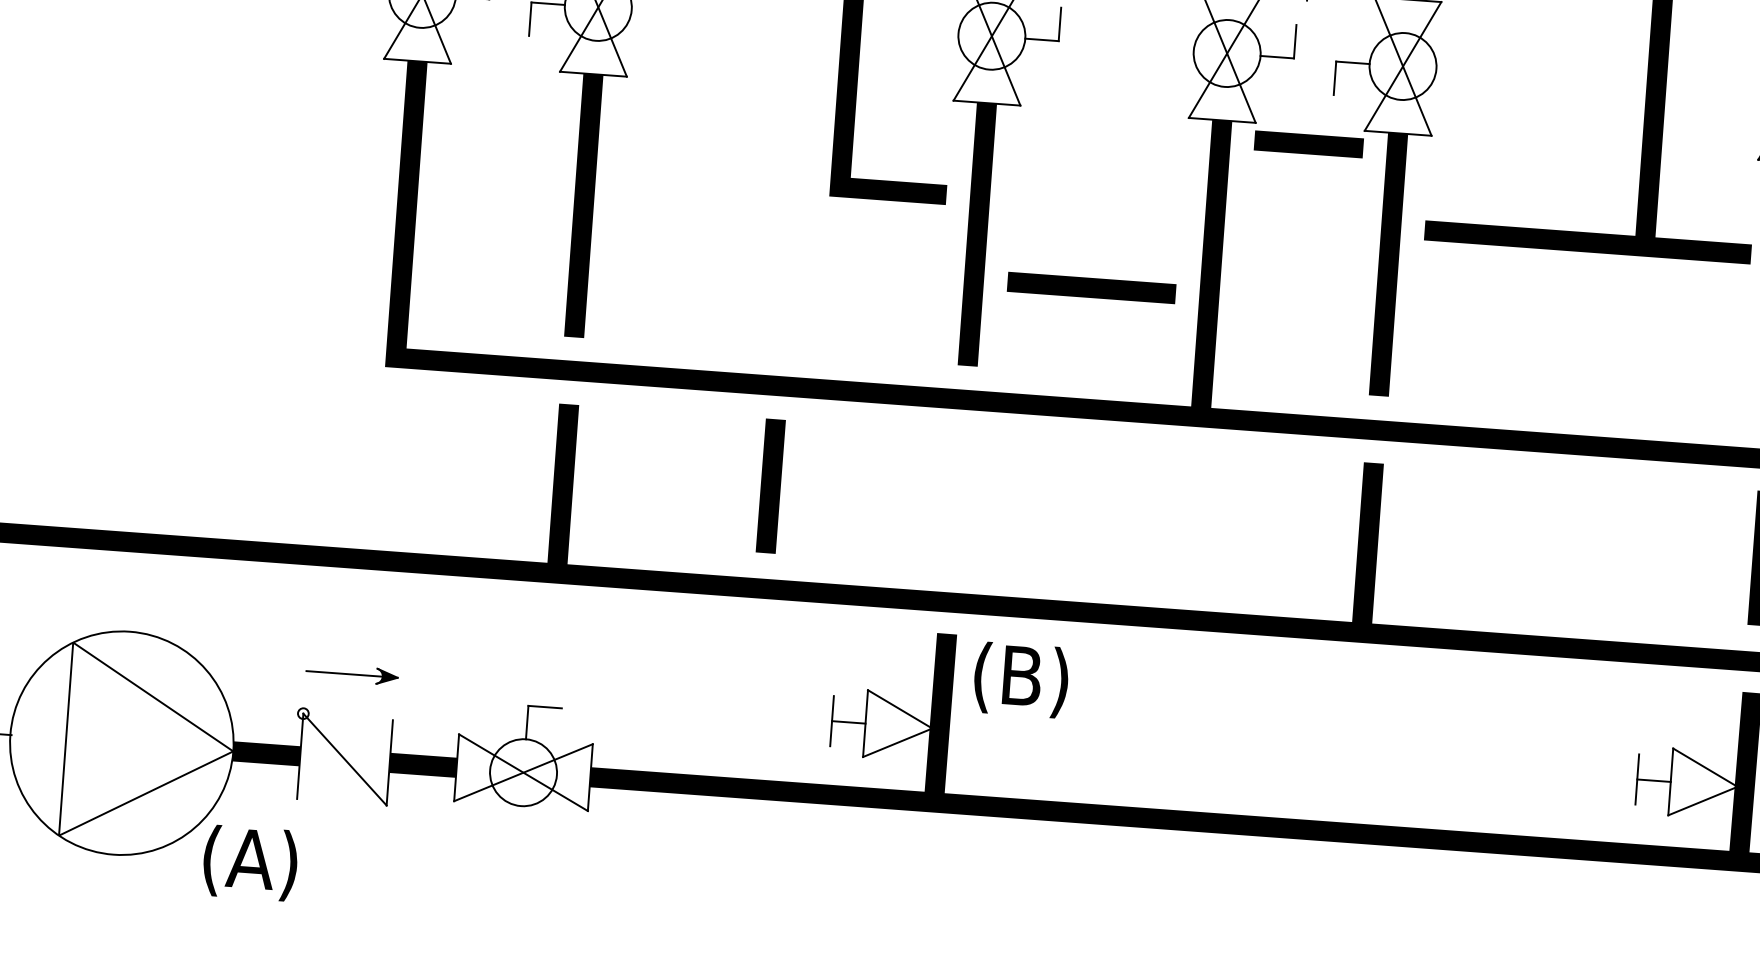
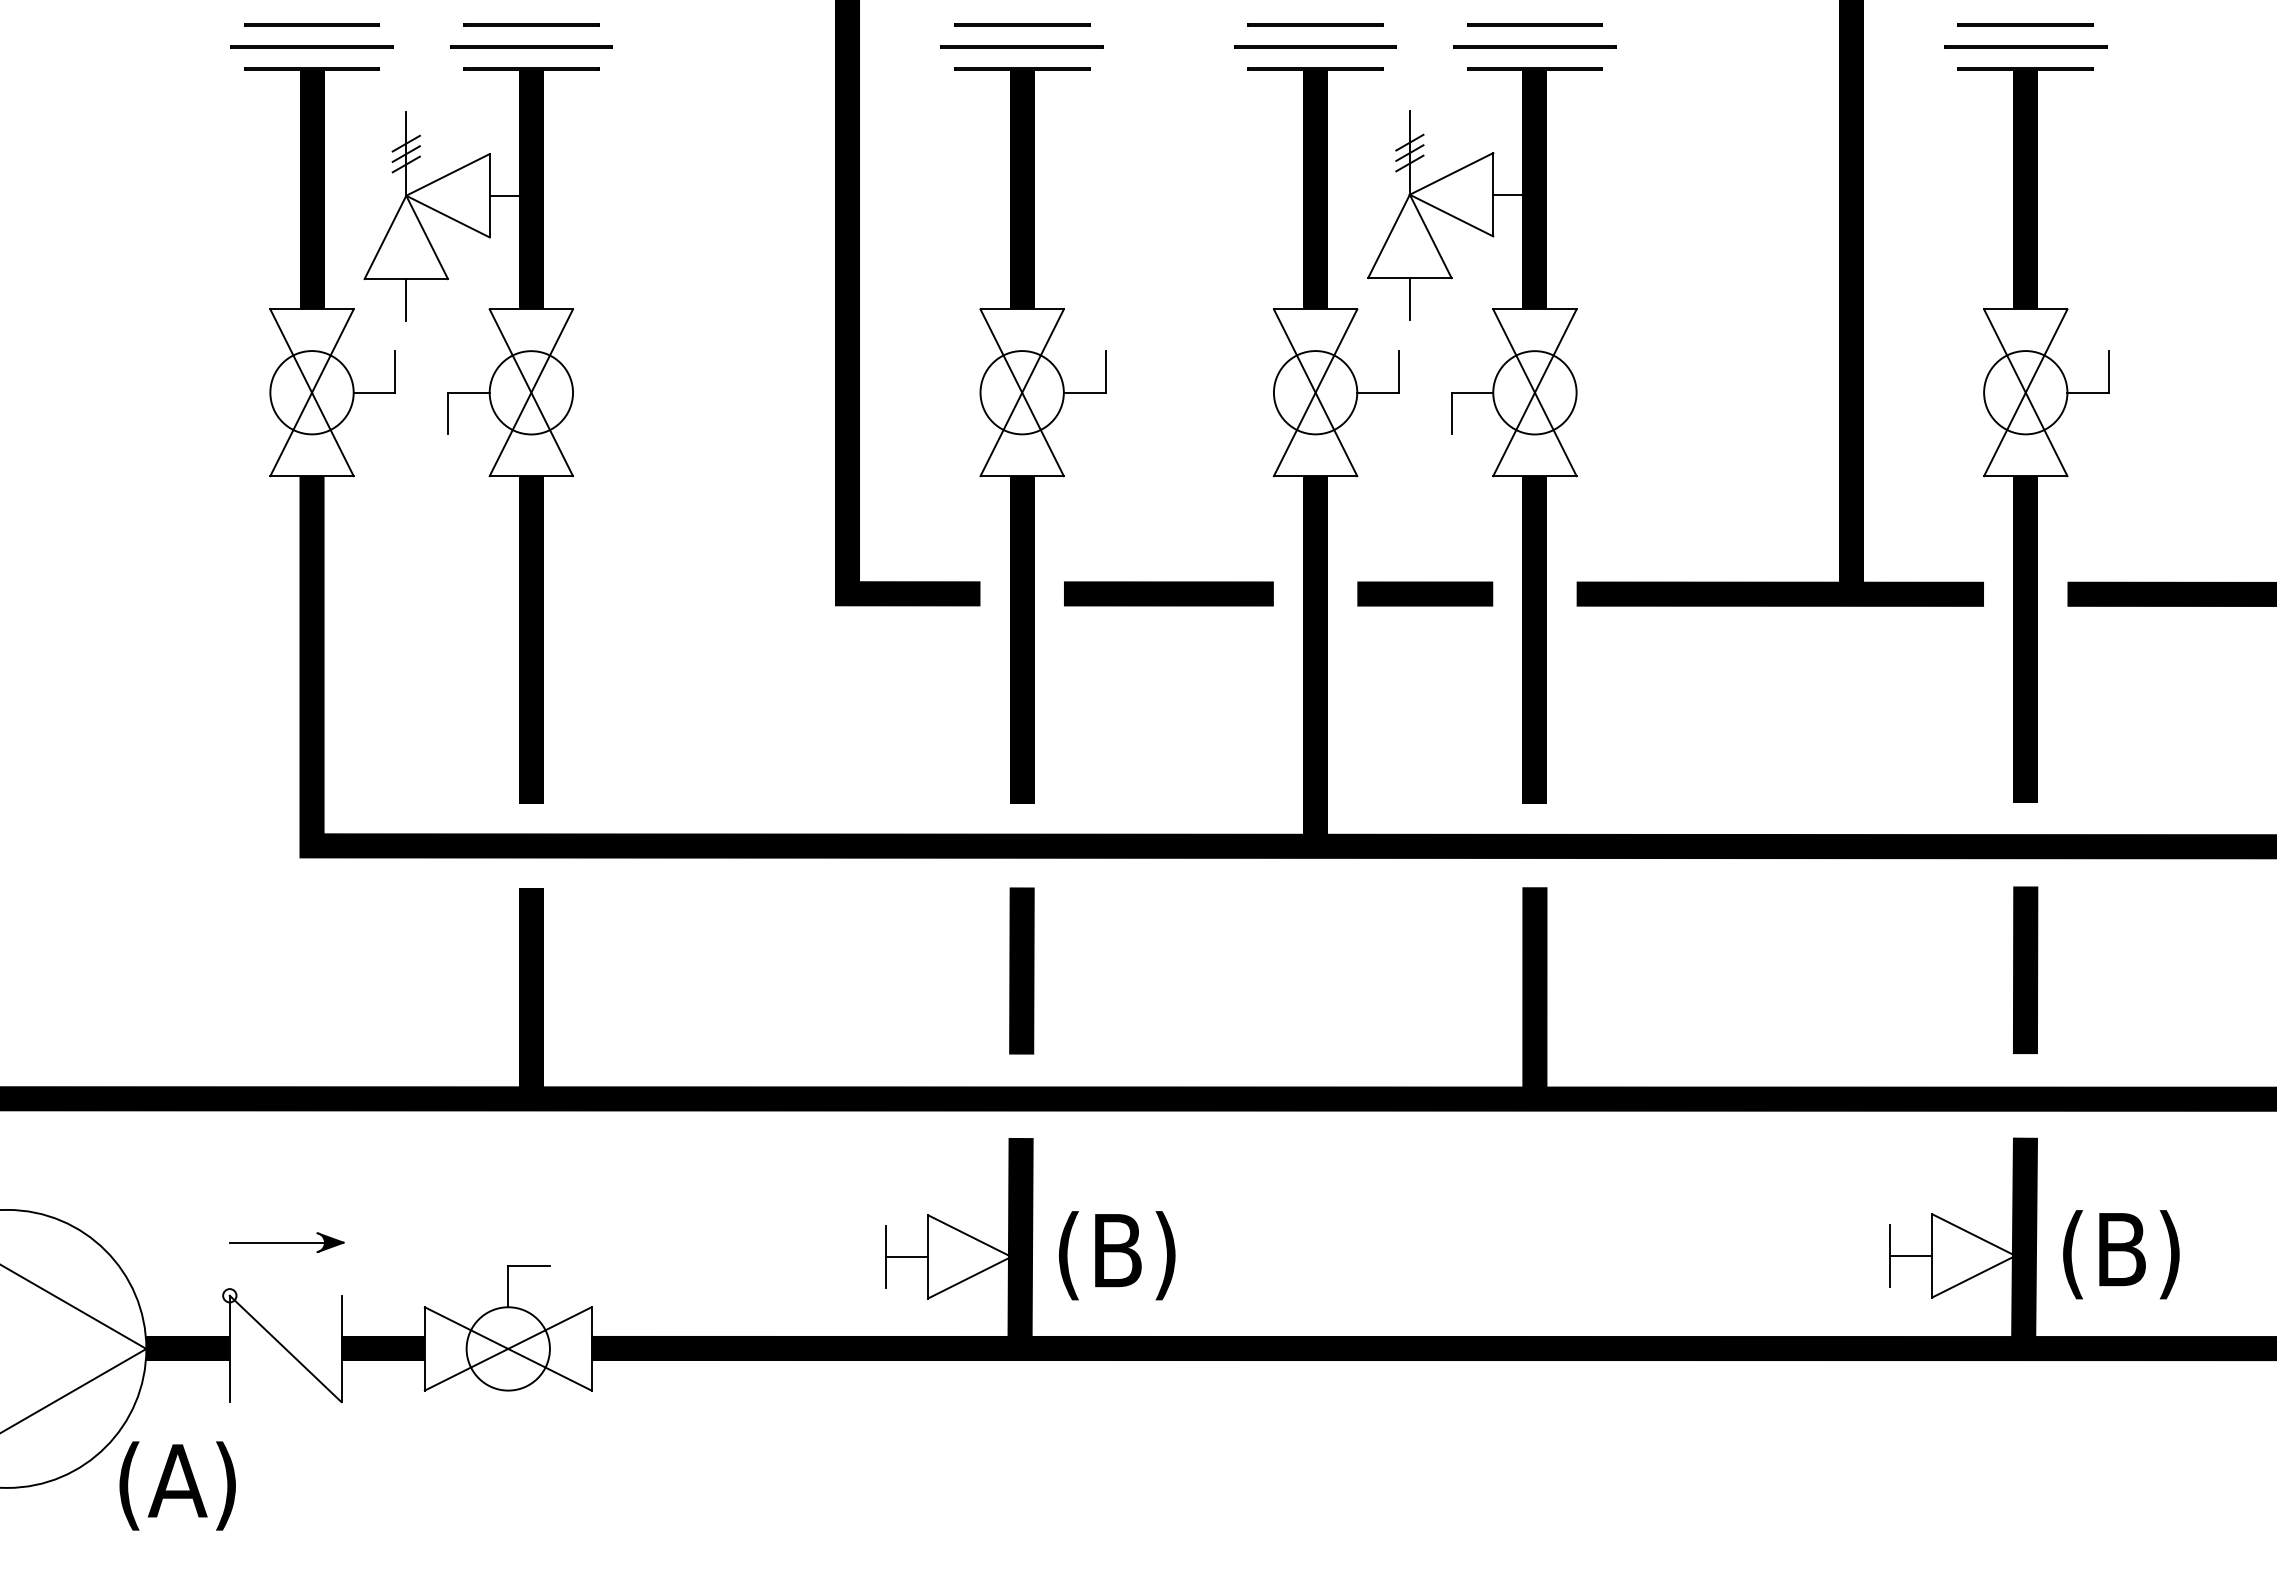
line: (1309, 144) -> (1425, 593), moved
line: (1091, 287) -> (1168, 593), moved
line: (770, 485) -> (1021, 970), moved
text: (1021, 679) -> (1117, 1255), moved

